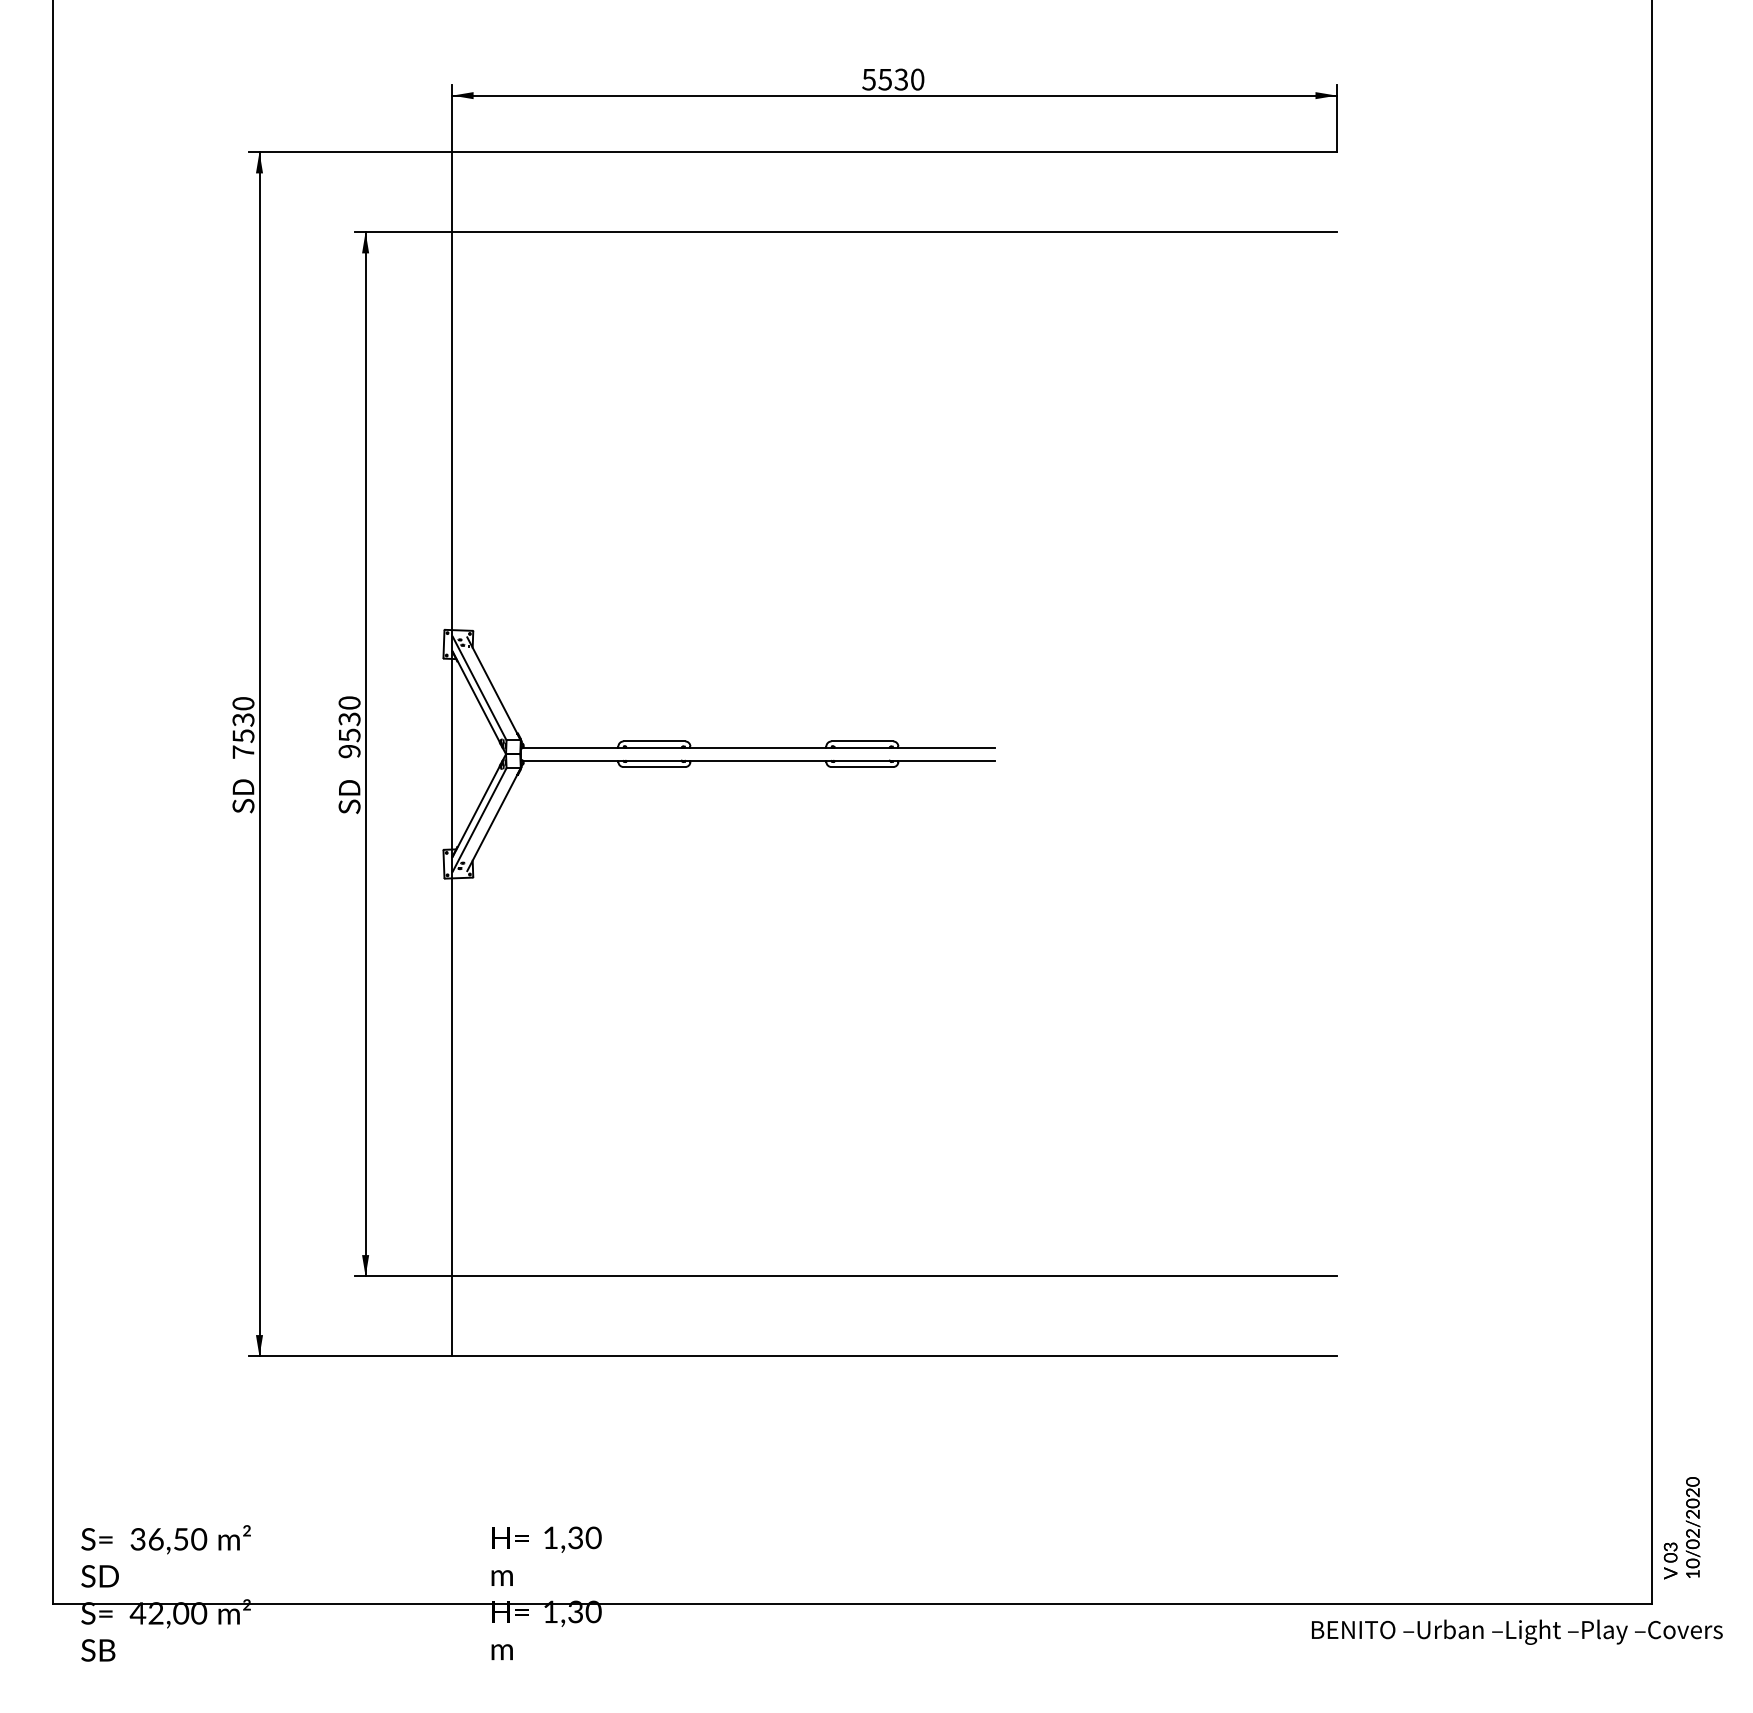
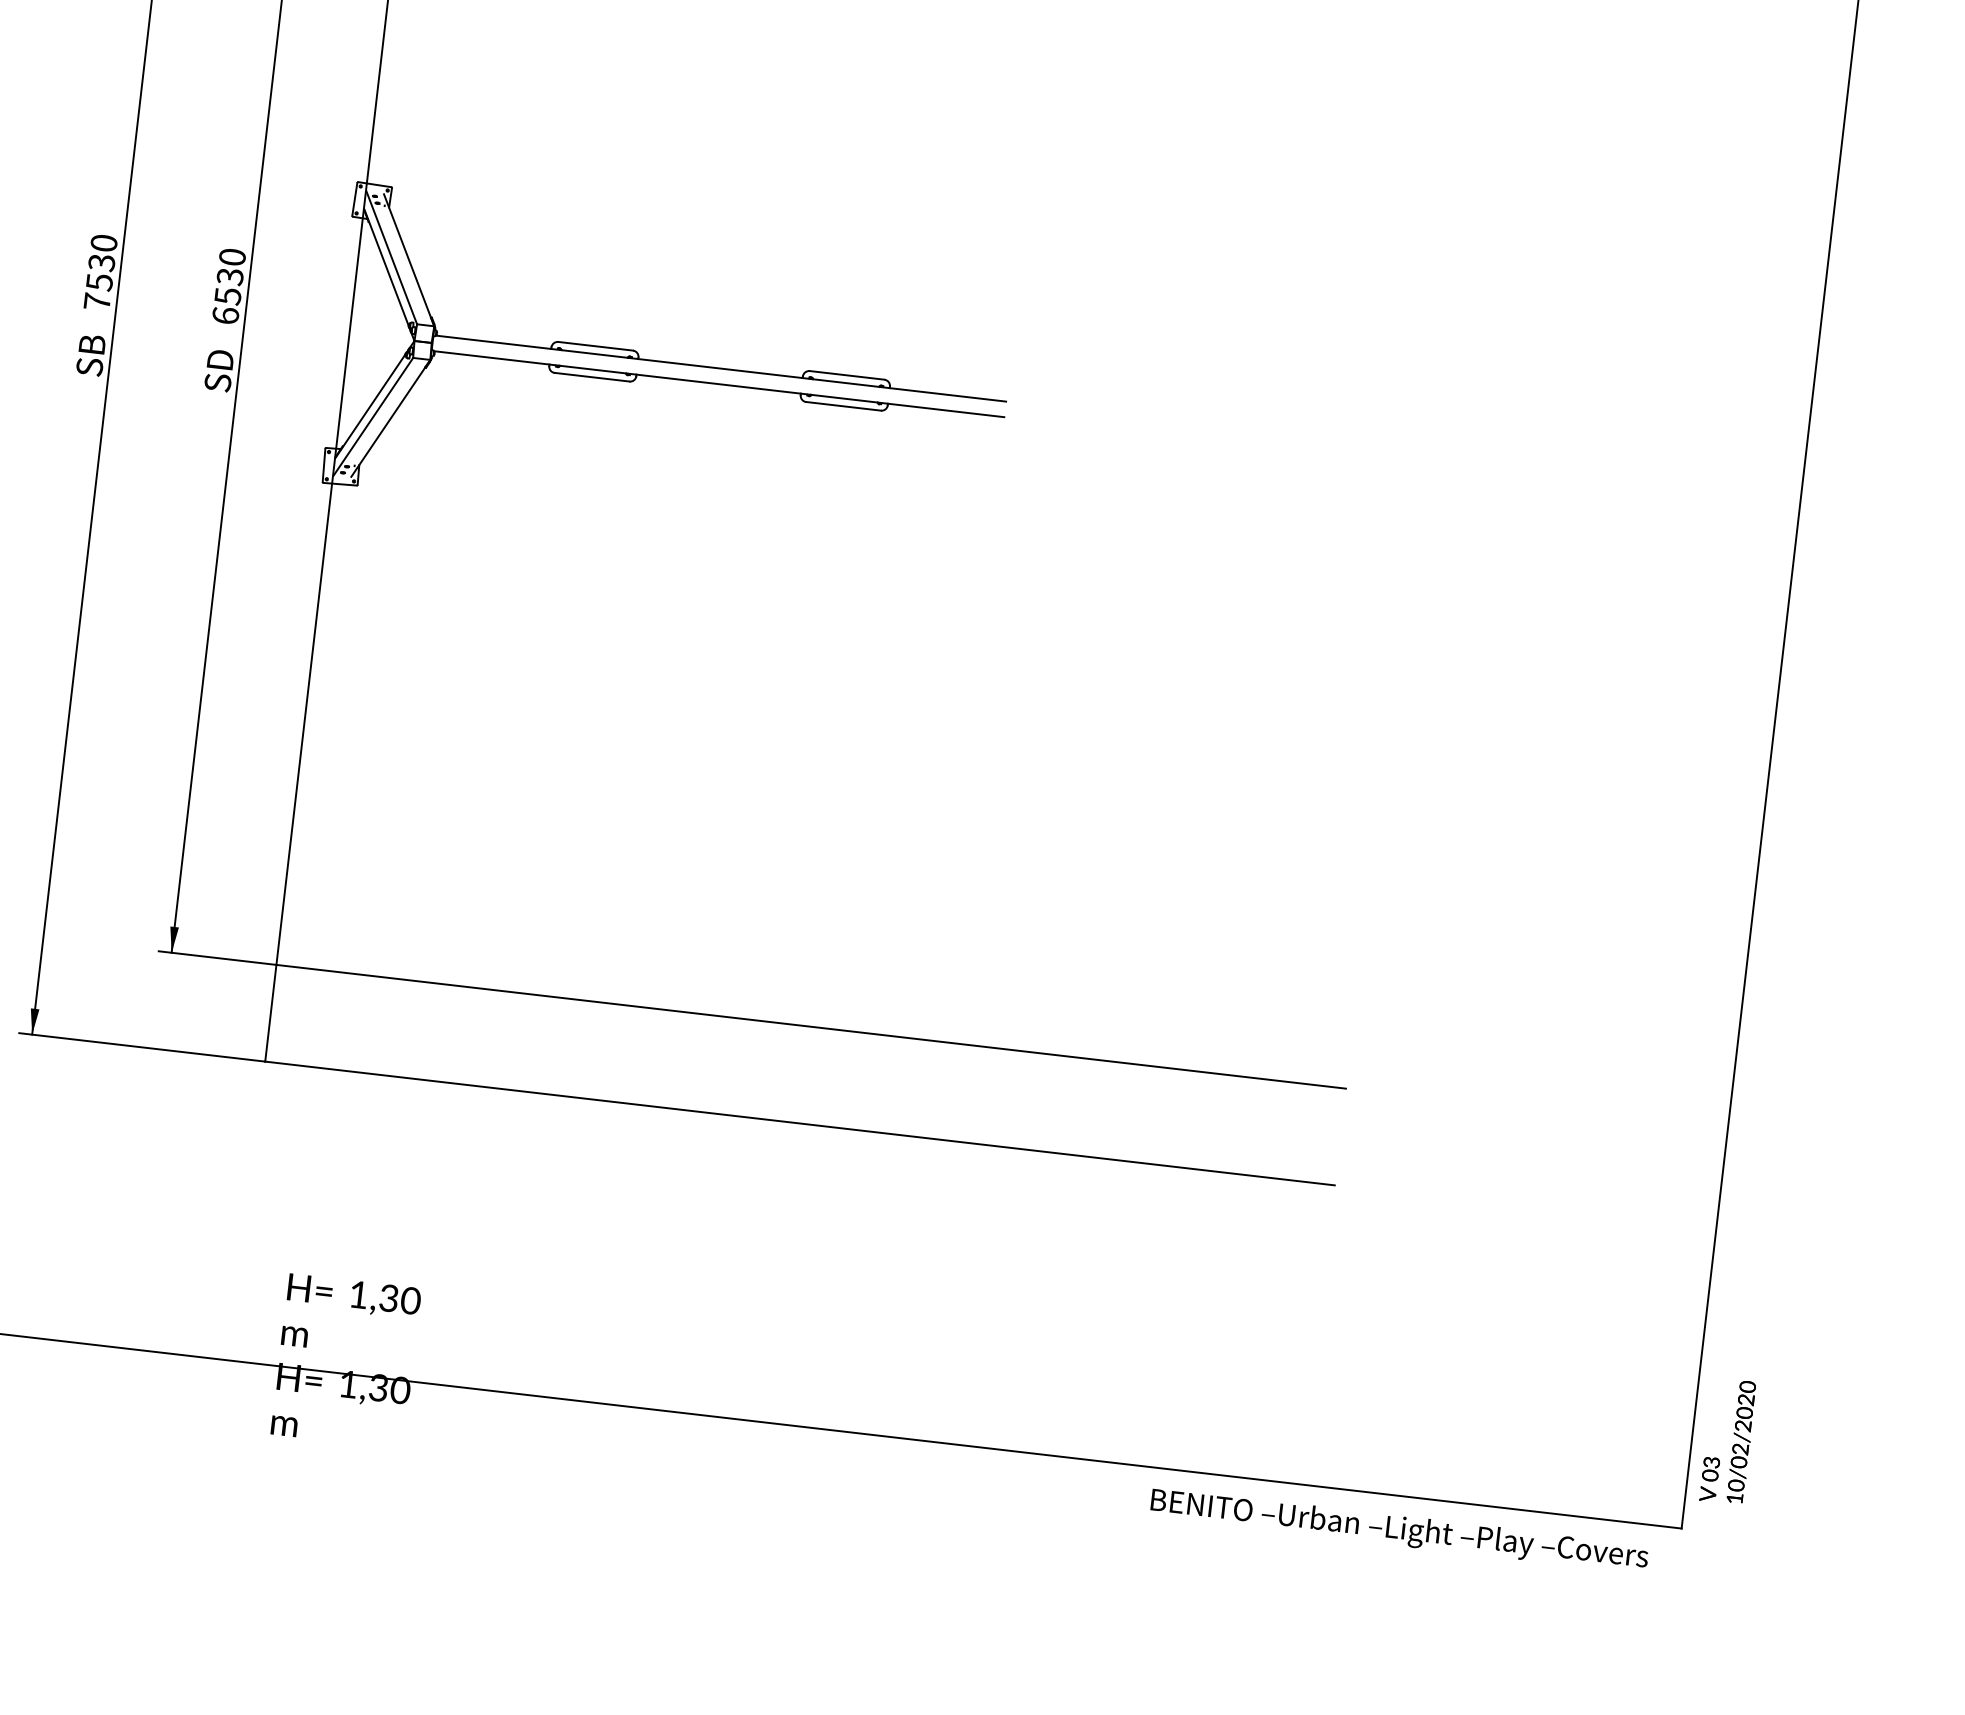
text: (349, 751) -> (225, 315), 9530 -> 6530
text: (243, 785) -> (92, 342), SD -> SB
text: (1517, 1631) -> (1399, 1529), moved

